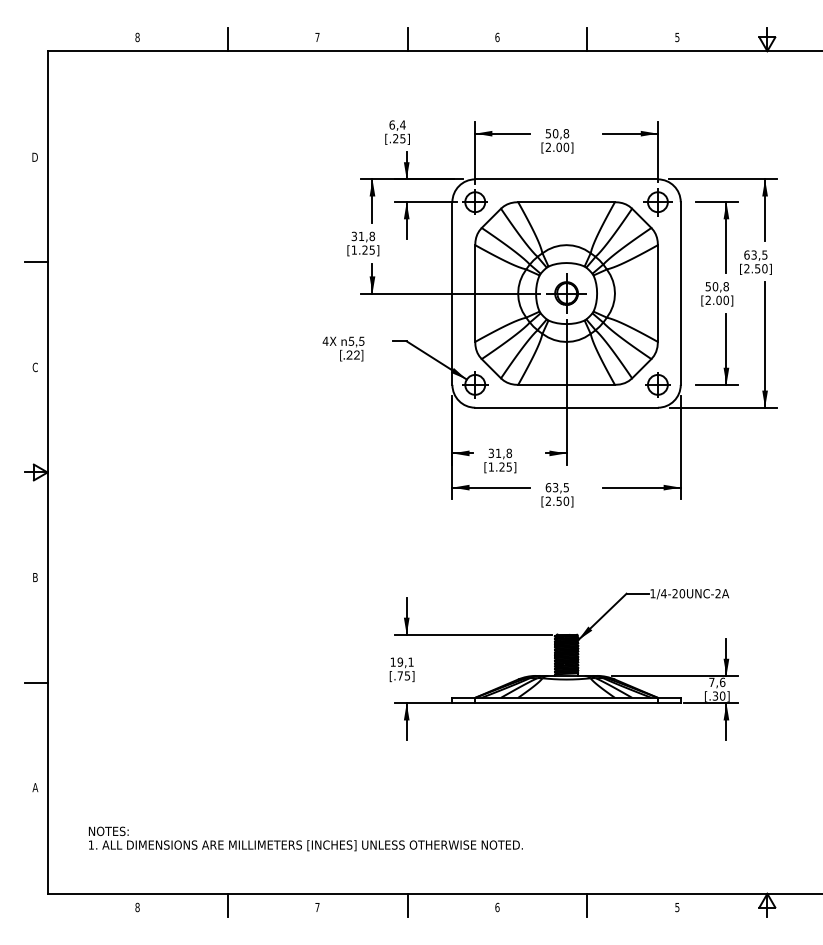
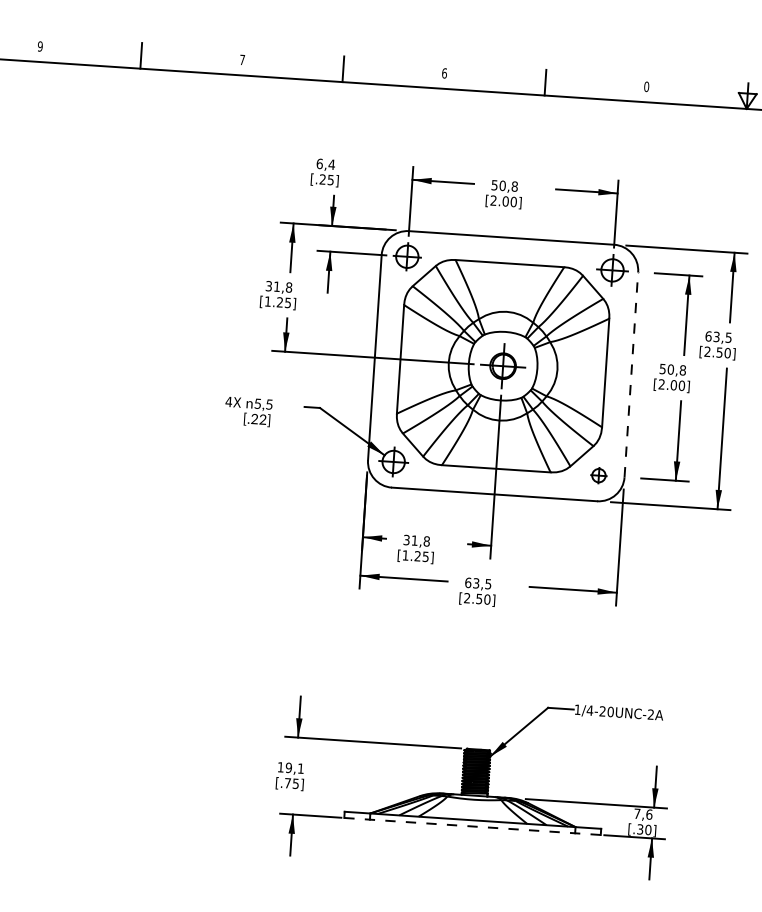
text: (137, 37) -> (40, 46), 8 -> 9
text: (677, 37) -> (646, 86), 5 -> 0
line: (680, 293) -> (631, 374), solid -> dashed
part: (657, 384) -> (598, 475), size x0.6
line: (567, 703) -> (473, 826), solid -> dashed

